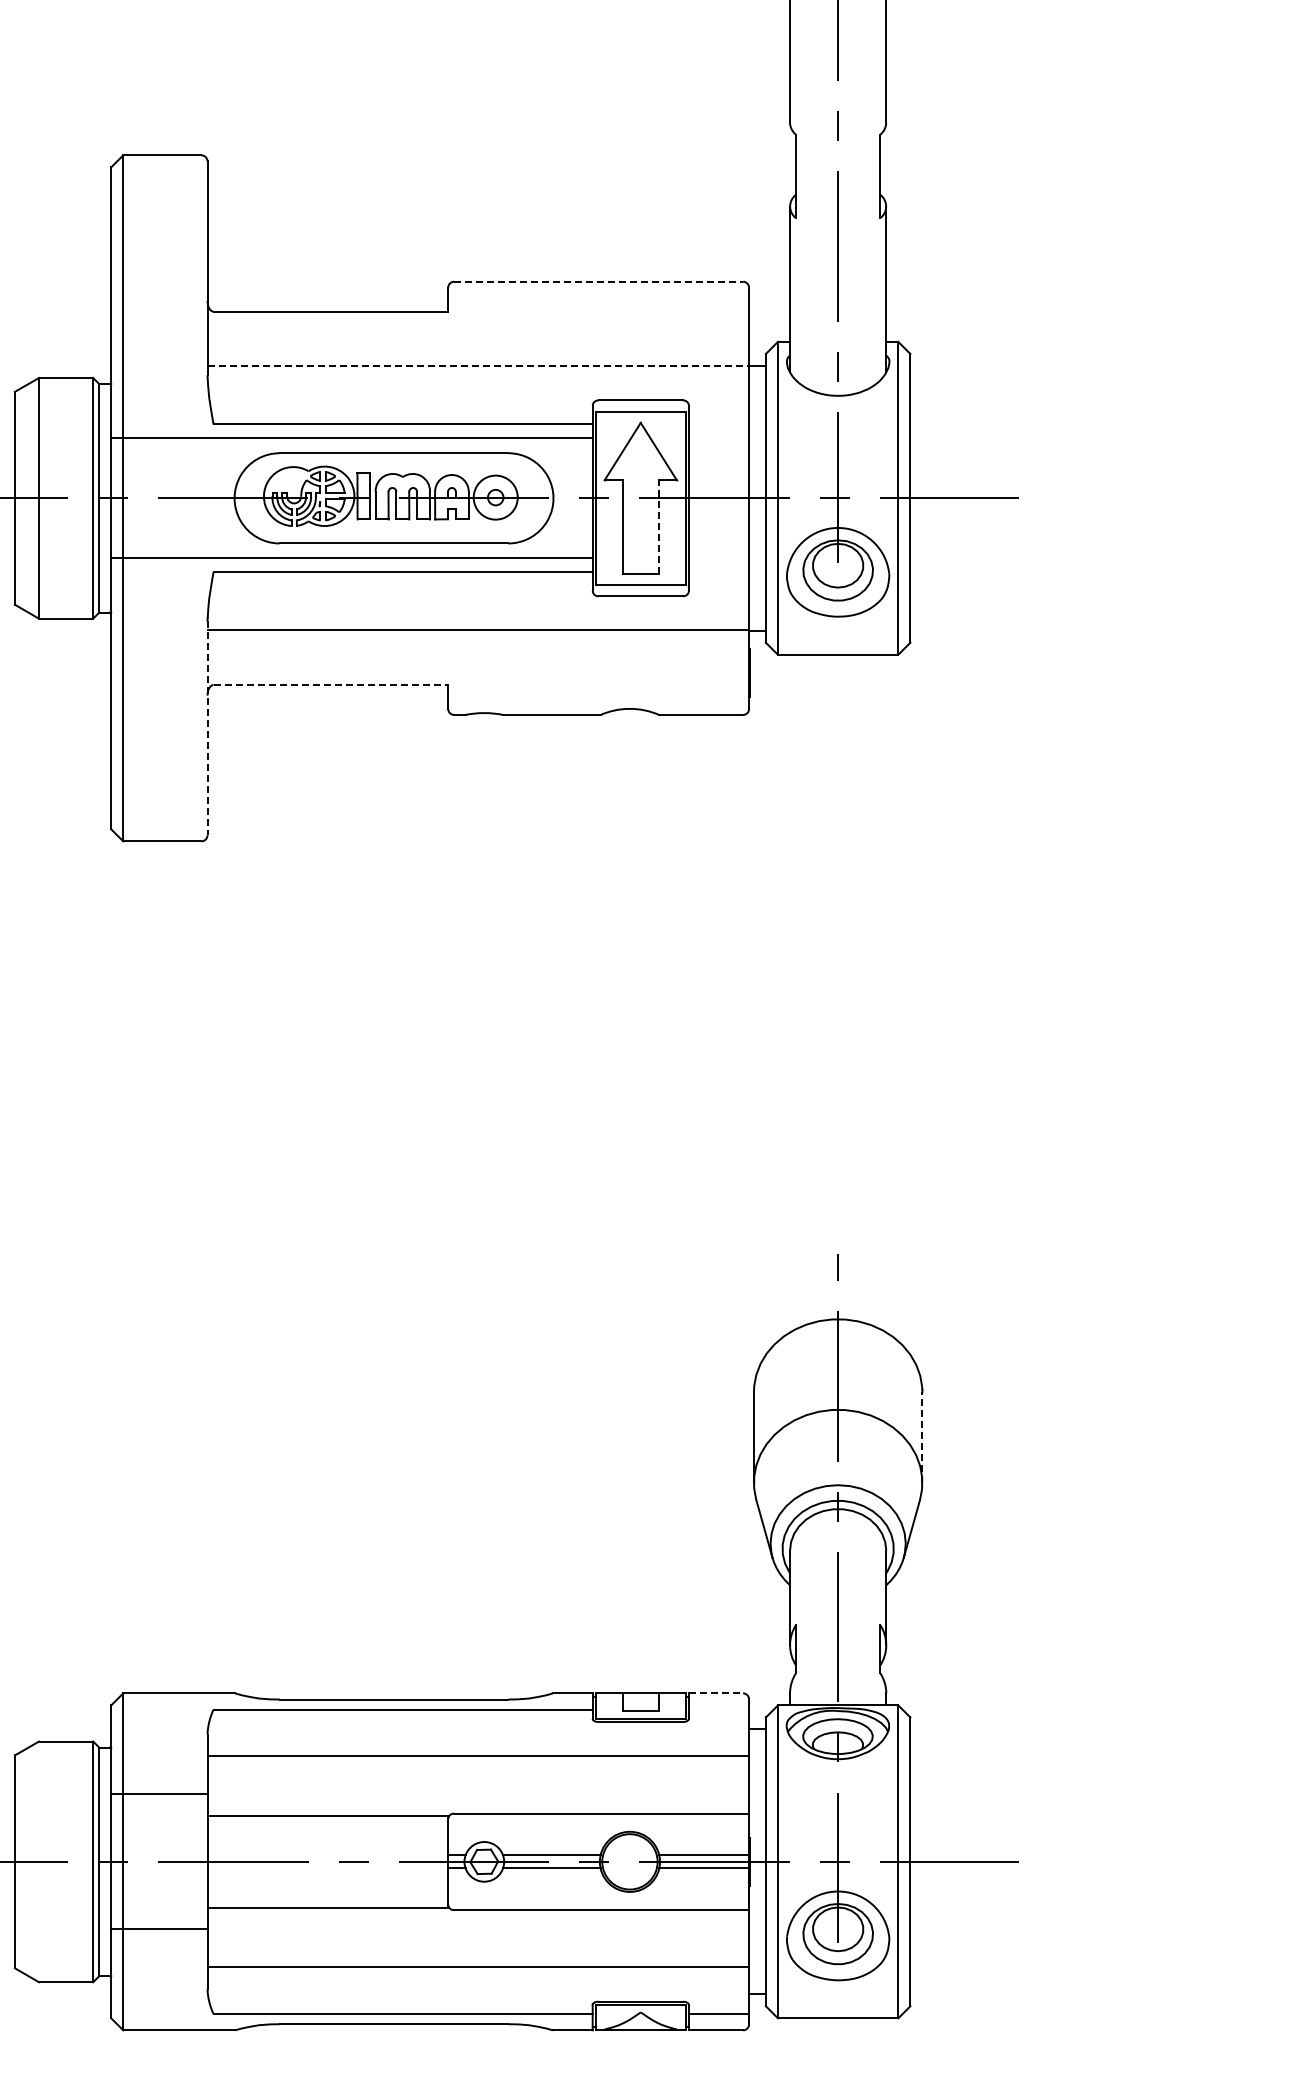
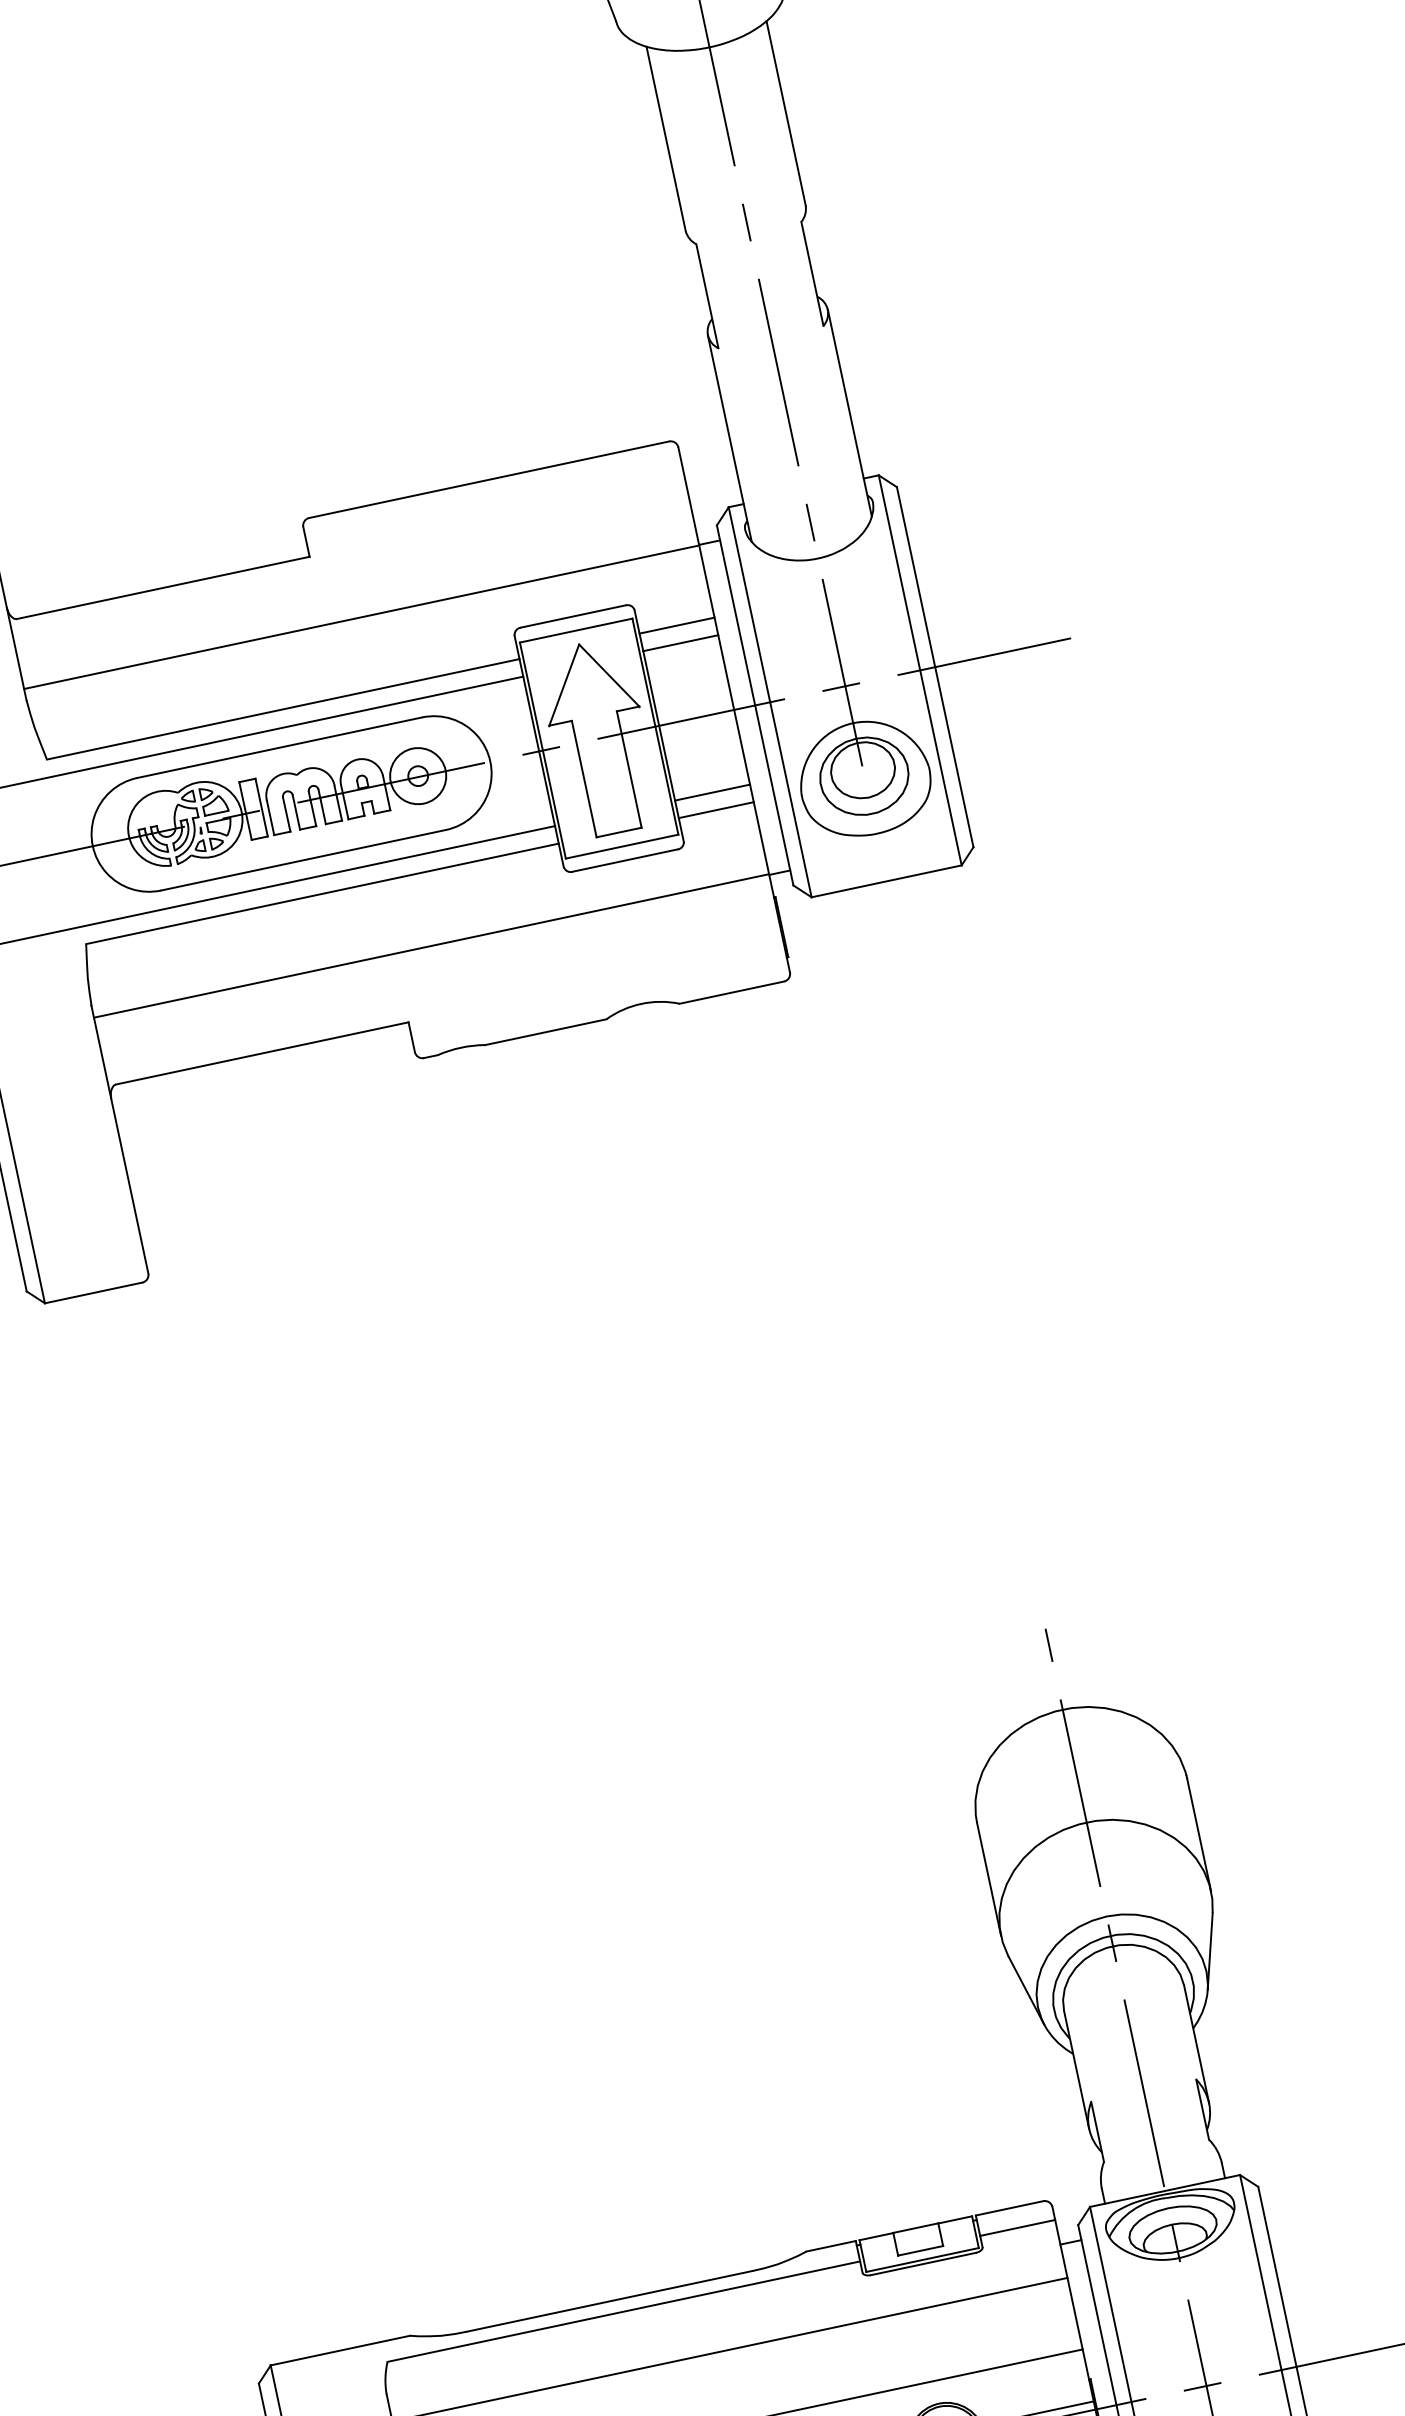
line: (599, 281) -> (490, 479), dashed -> solid
line: (478, 366) -> (361, 617), dashed -> solid
line: (718, 424) -> (676, 625), added
line: (718, 438) -> (680, 643), added
line: (658, 527) -> (628, 770), dashed -> solid
line: (718, 558) -> (711, 792), added
line: (718, 572) -> (715, 810), added
line: (331, 685) -> (263, 1053), dashed -> solid
line: (207, 728) -> (120, 1140), dashed -> solid
line: (922, 1437) -> (1199, 1834), dashed -> solid
line: (716, 1693) -> (1010, 2208), dashed -> solid
line: (718, 1709) -> (1016, 2227), added

